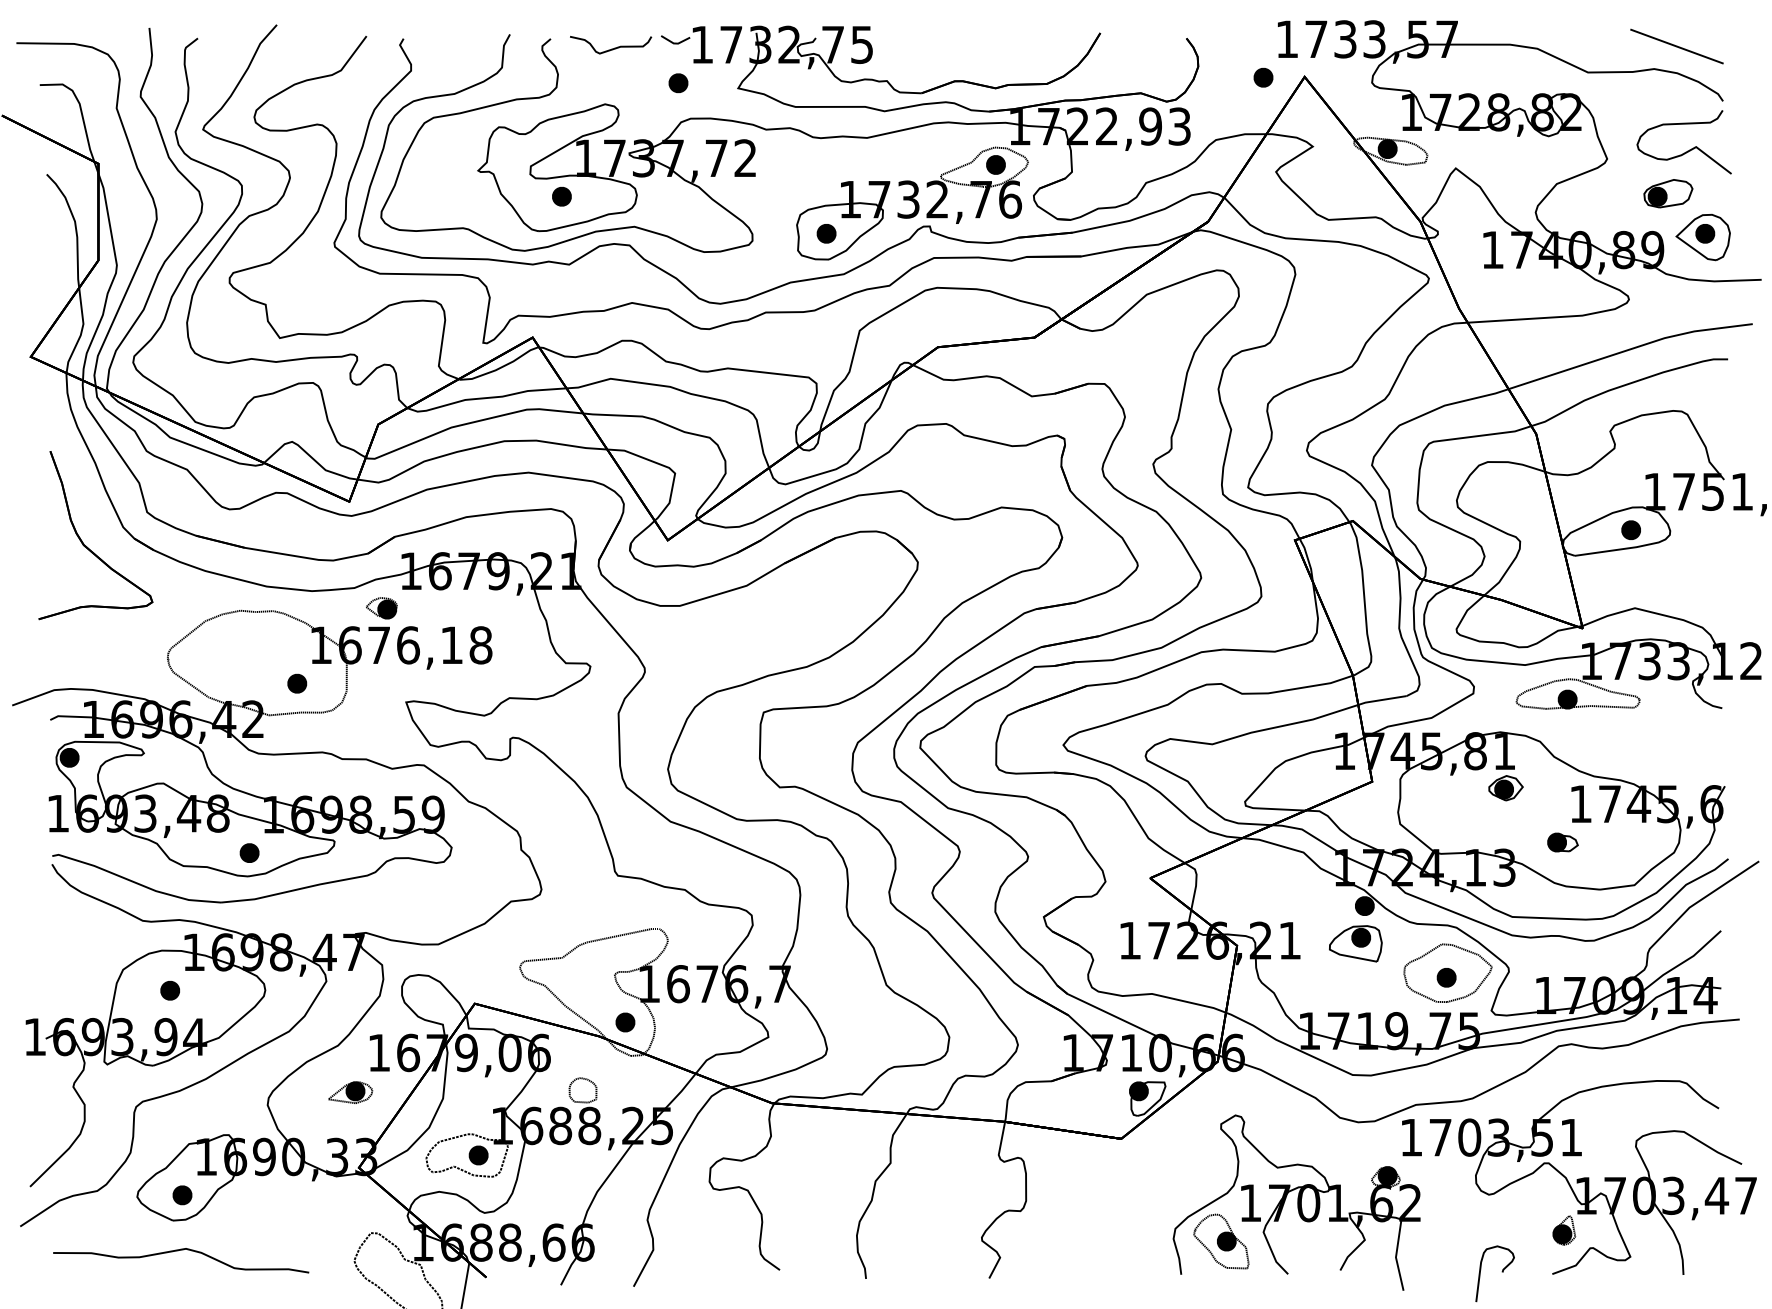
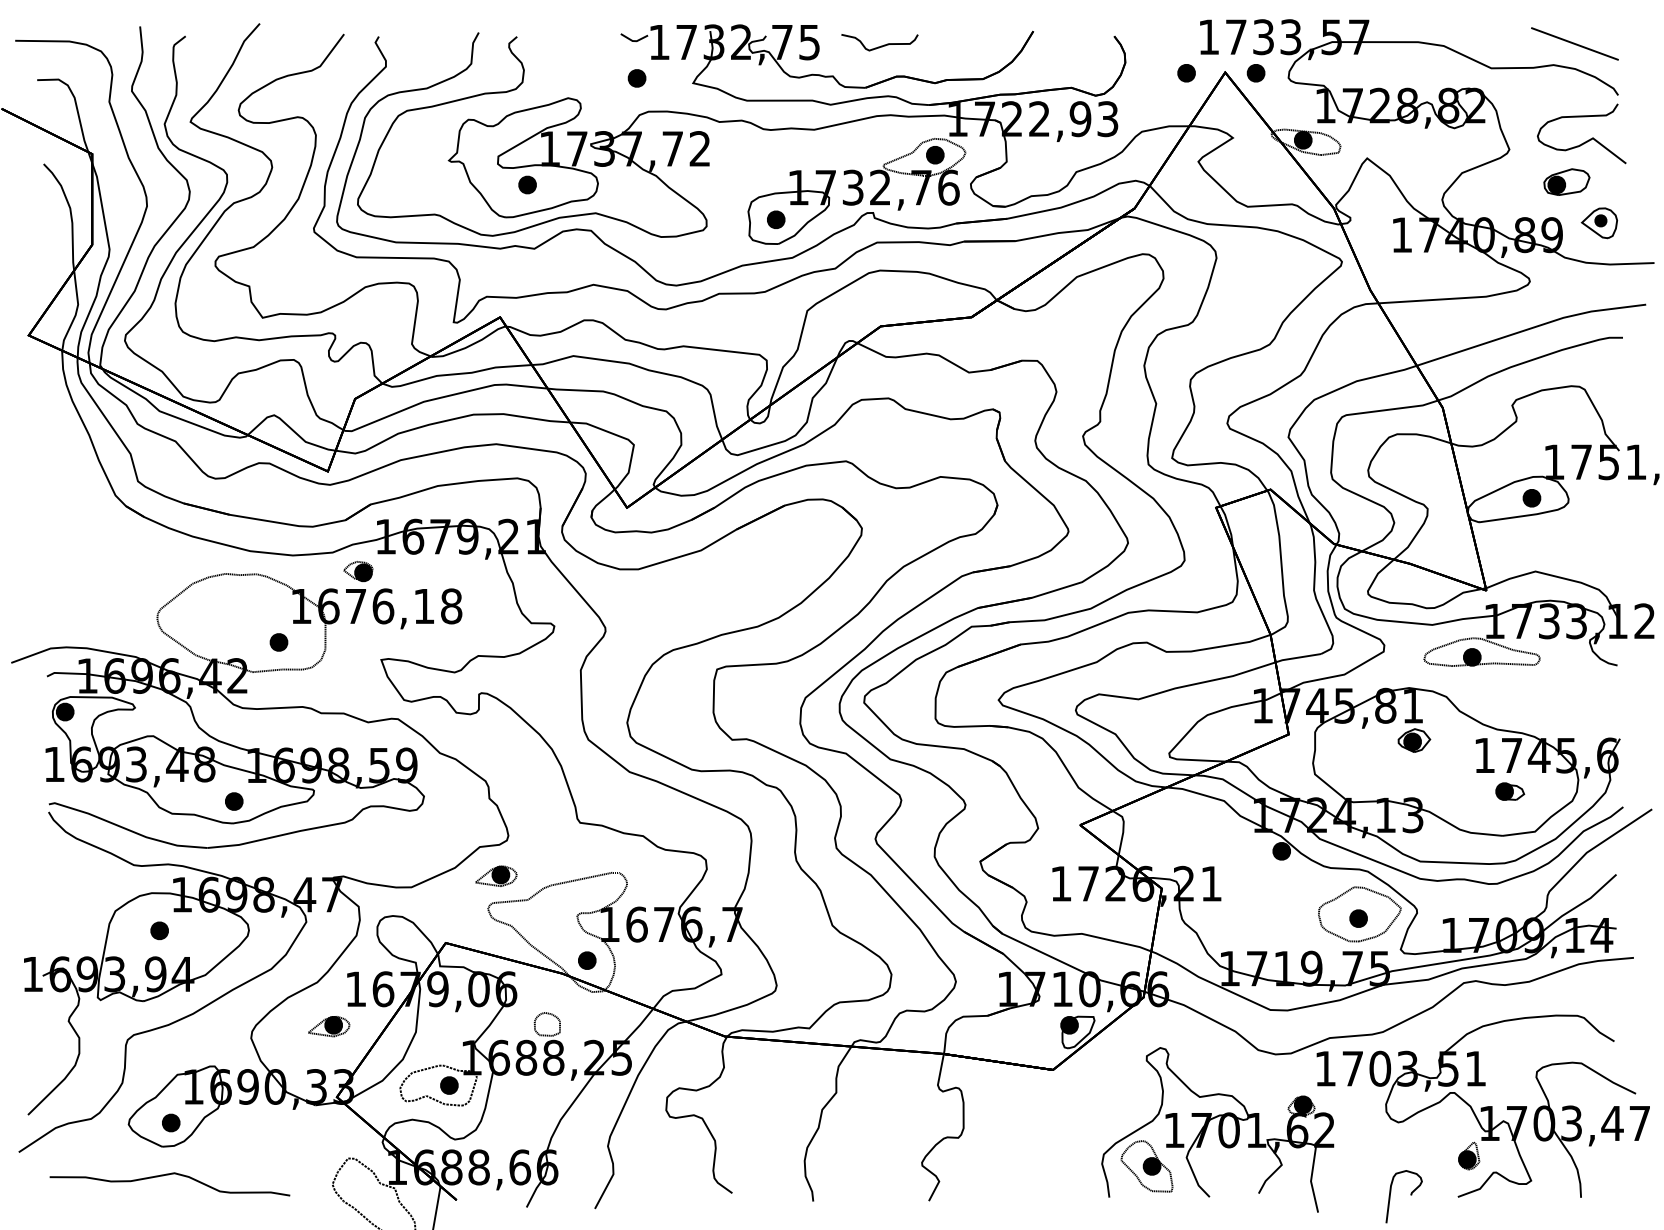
curve: (611, 48) -> (880, 45), moved
part: (1337, 77) -> (1256, 73), added
part: (1702, 237) -> (1598, 223), size x0.7
part: (87, 546) -> (81, 513), removed
part: (1562, 842) -> (1509, 791), moved
part: (528, 932) -> (496, 876), added
part: (1355, 943) -> (1273, 886), removed

